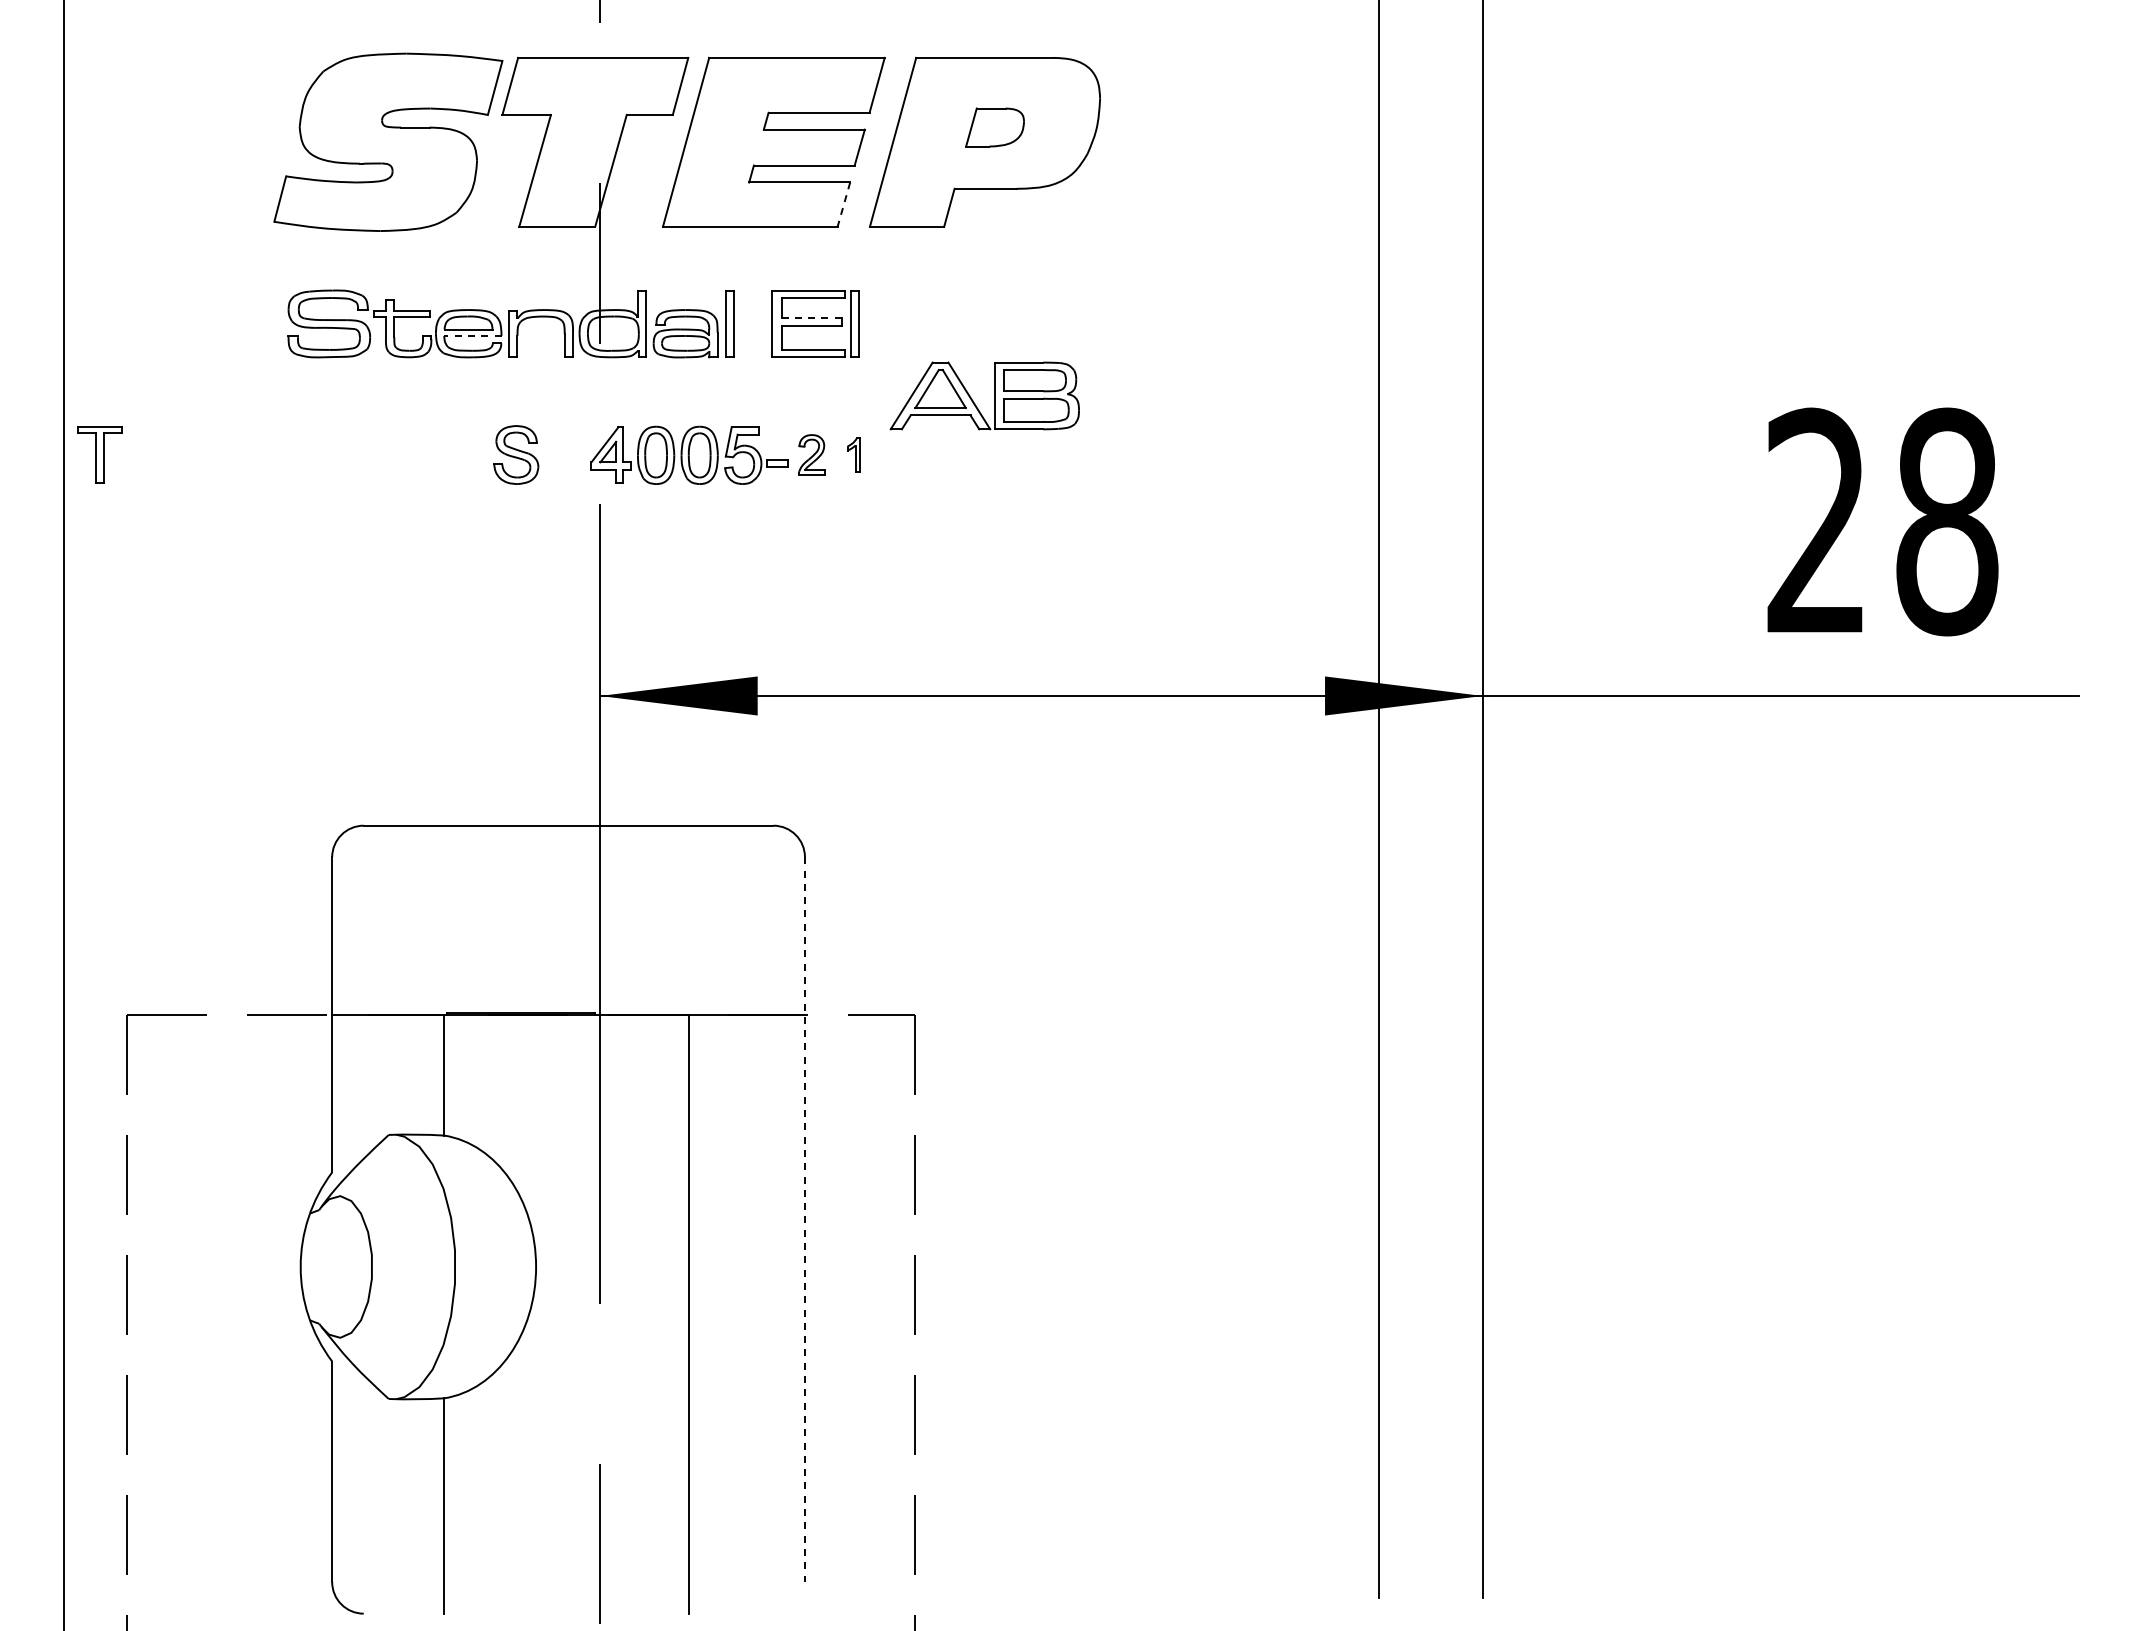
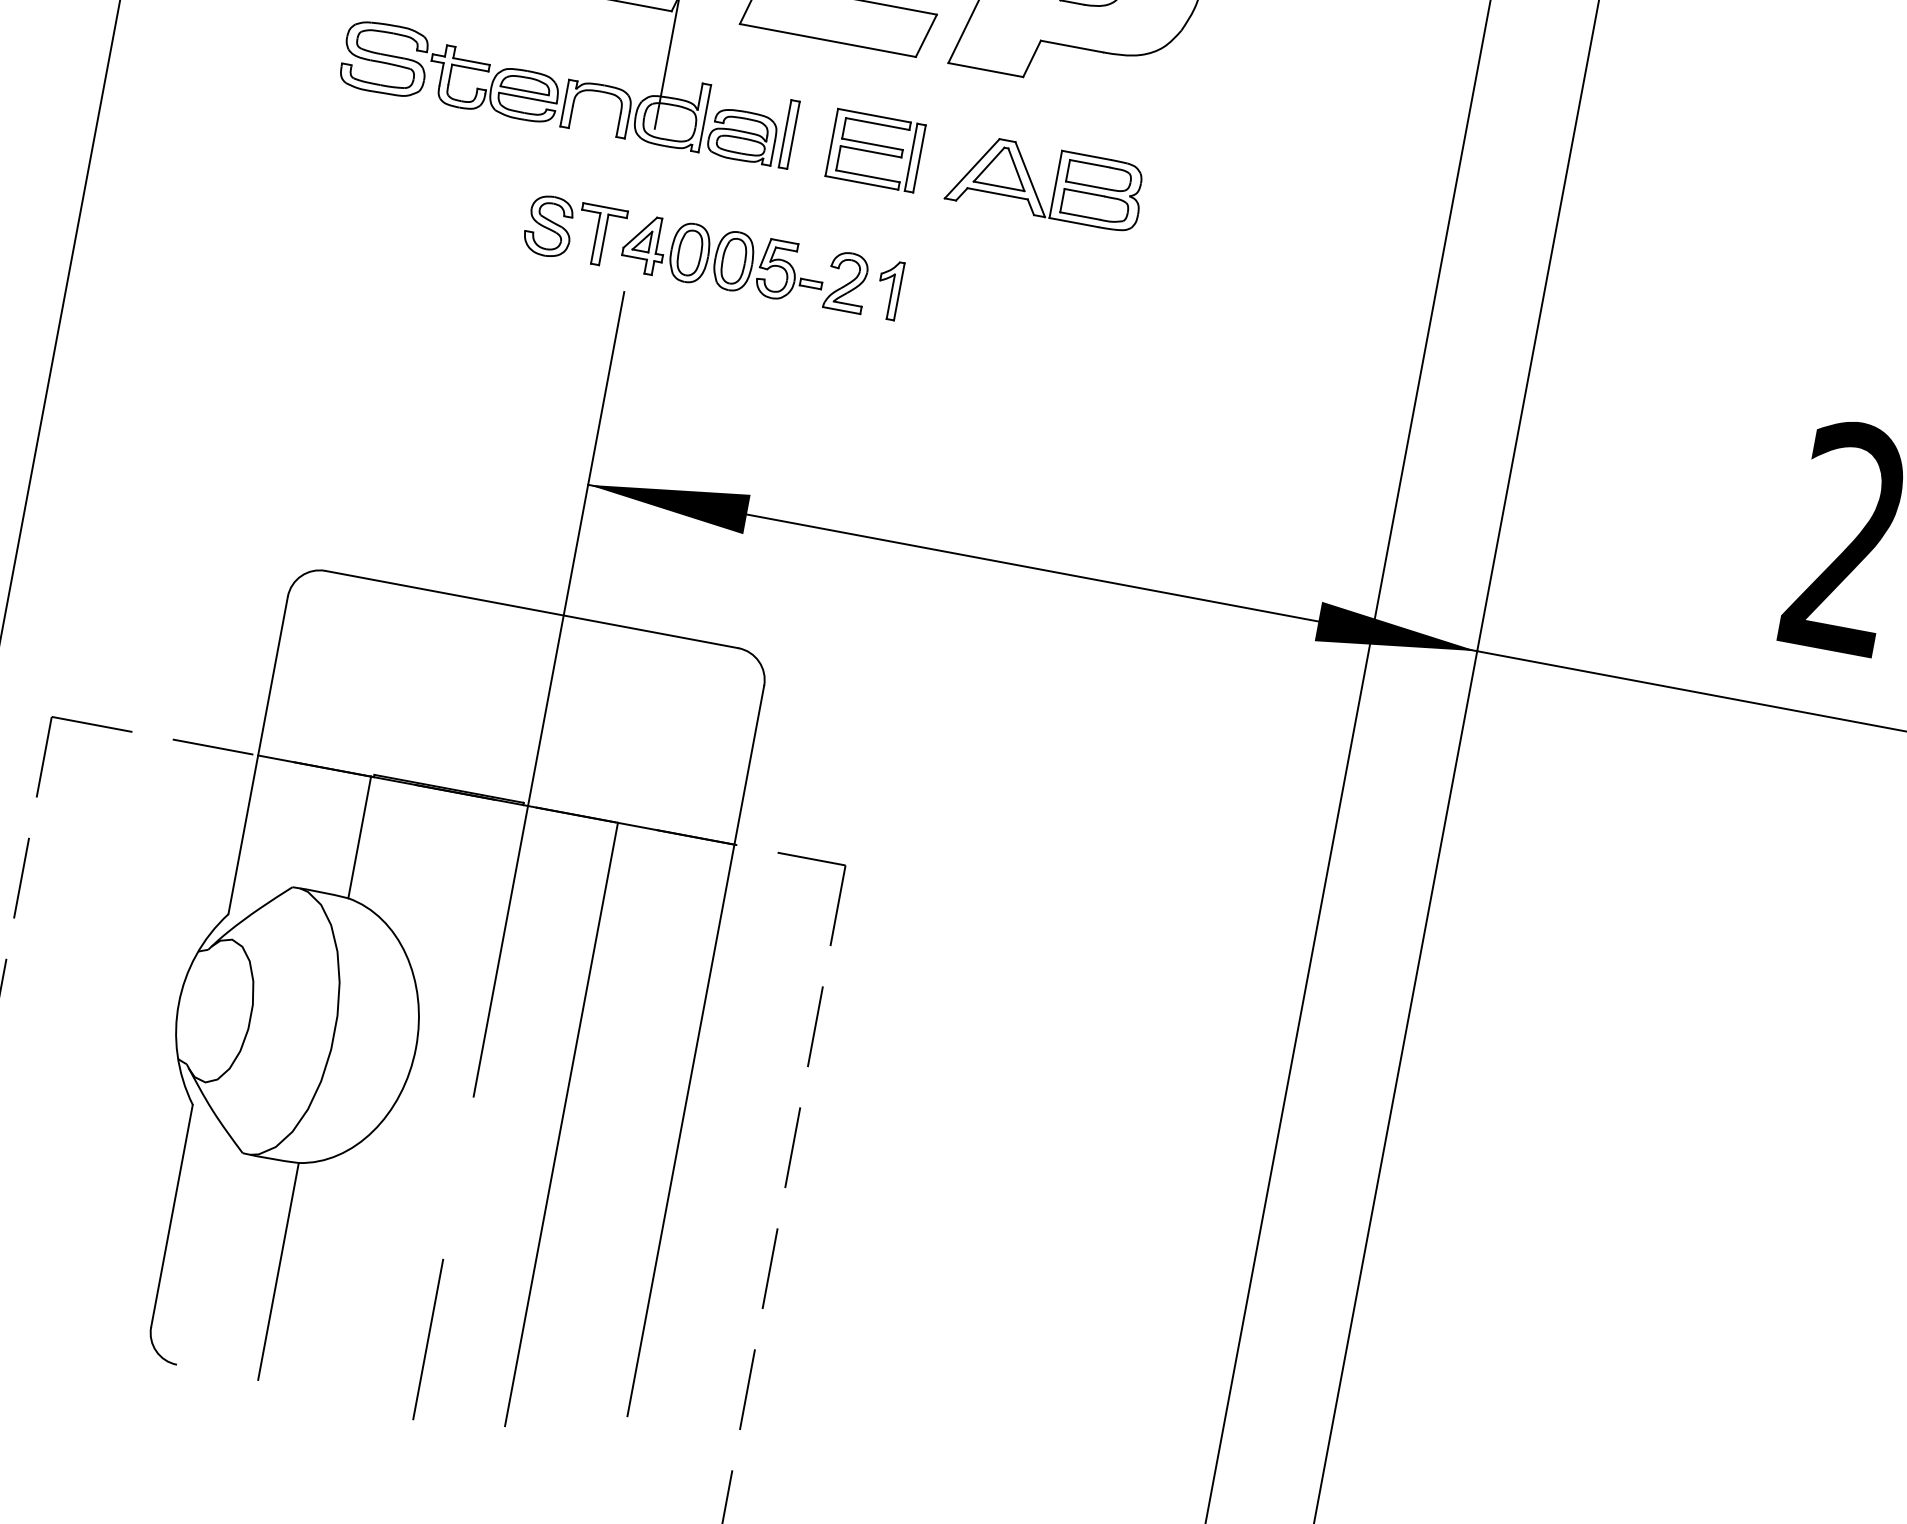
line: (843, 205) -> (925, 36), dashed -> solid
line: (812, 318) -> (873, 144), dashed -> solid
line: (472, 336) -> (527, 98), dashed -> solid
part: (994, 395) -> (1055, 183), moved
part: (99, 454) -> (599, 235), moved
part: (811, 454) -> (846, 281), size x1.43
part: (853, 454) -> (888, 289), size x1.67
line: (804, 1220) -> (695, 1051), dashed -> solid

